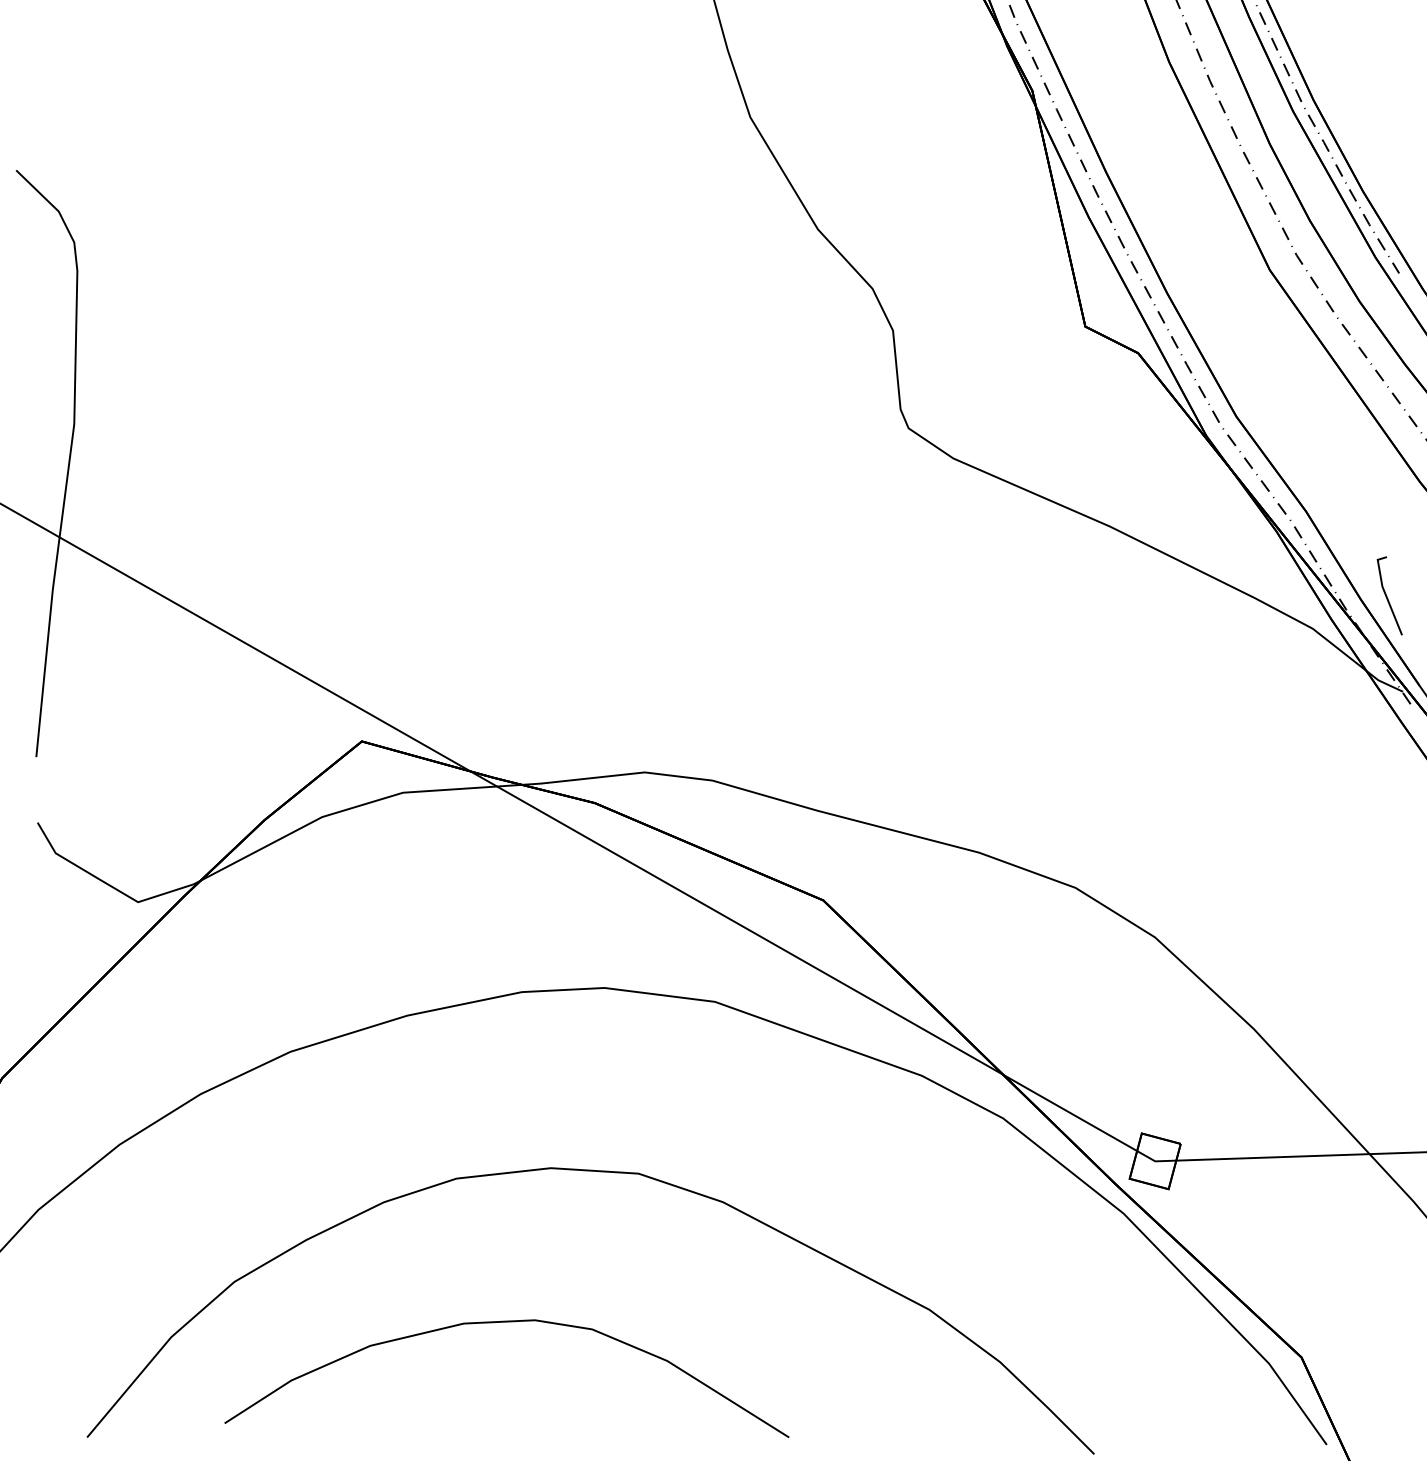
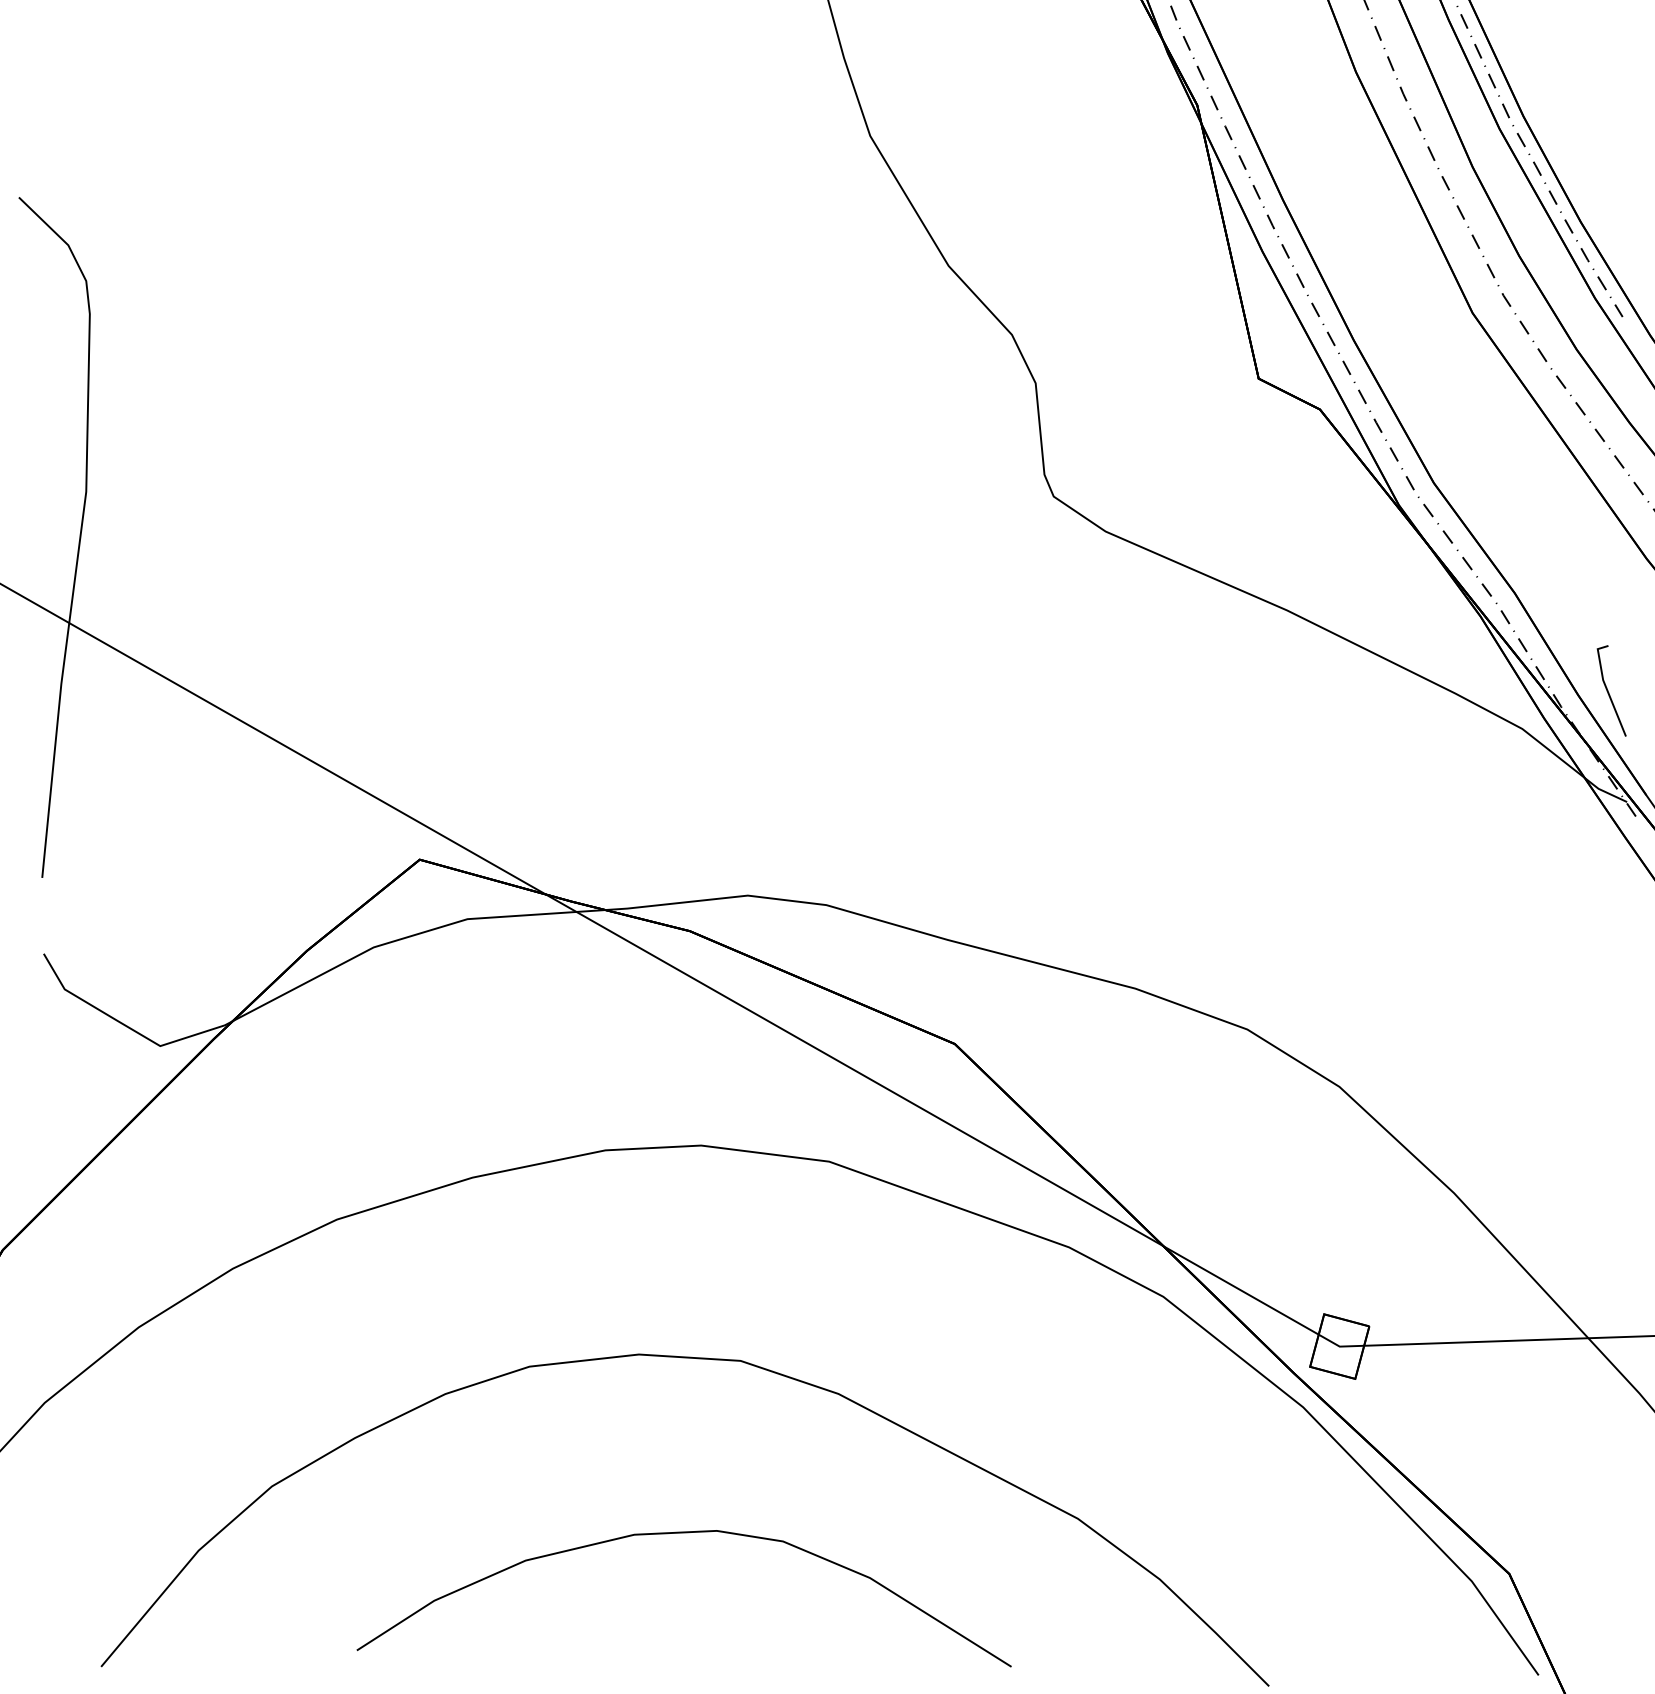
curve: (506, 1322) -> (683, 1533), moved

